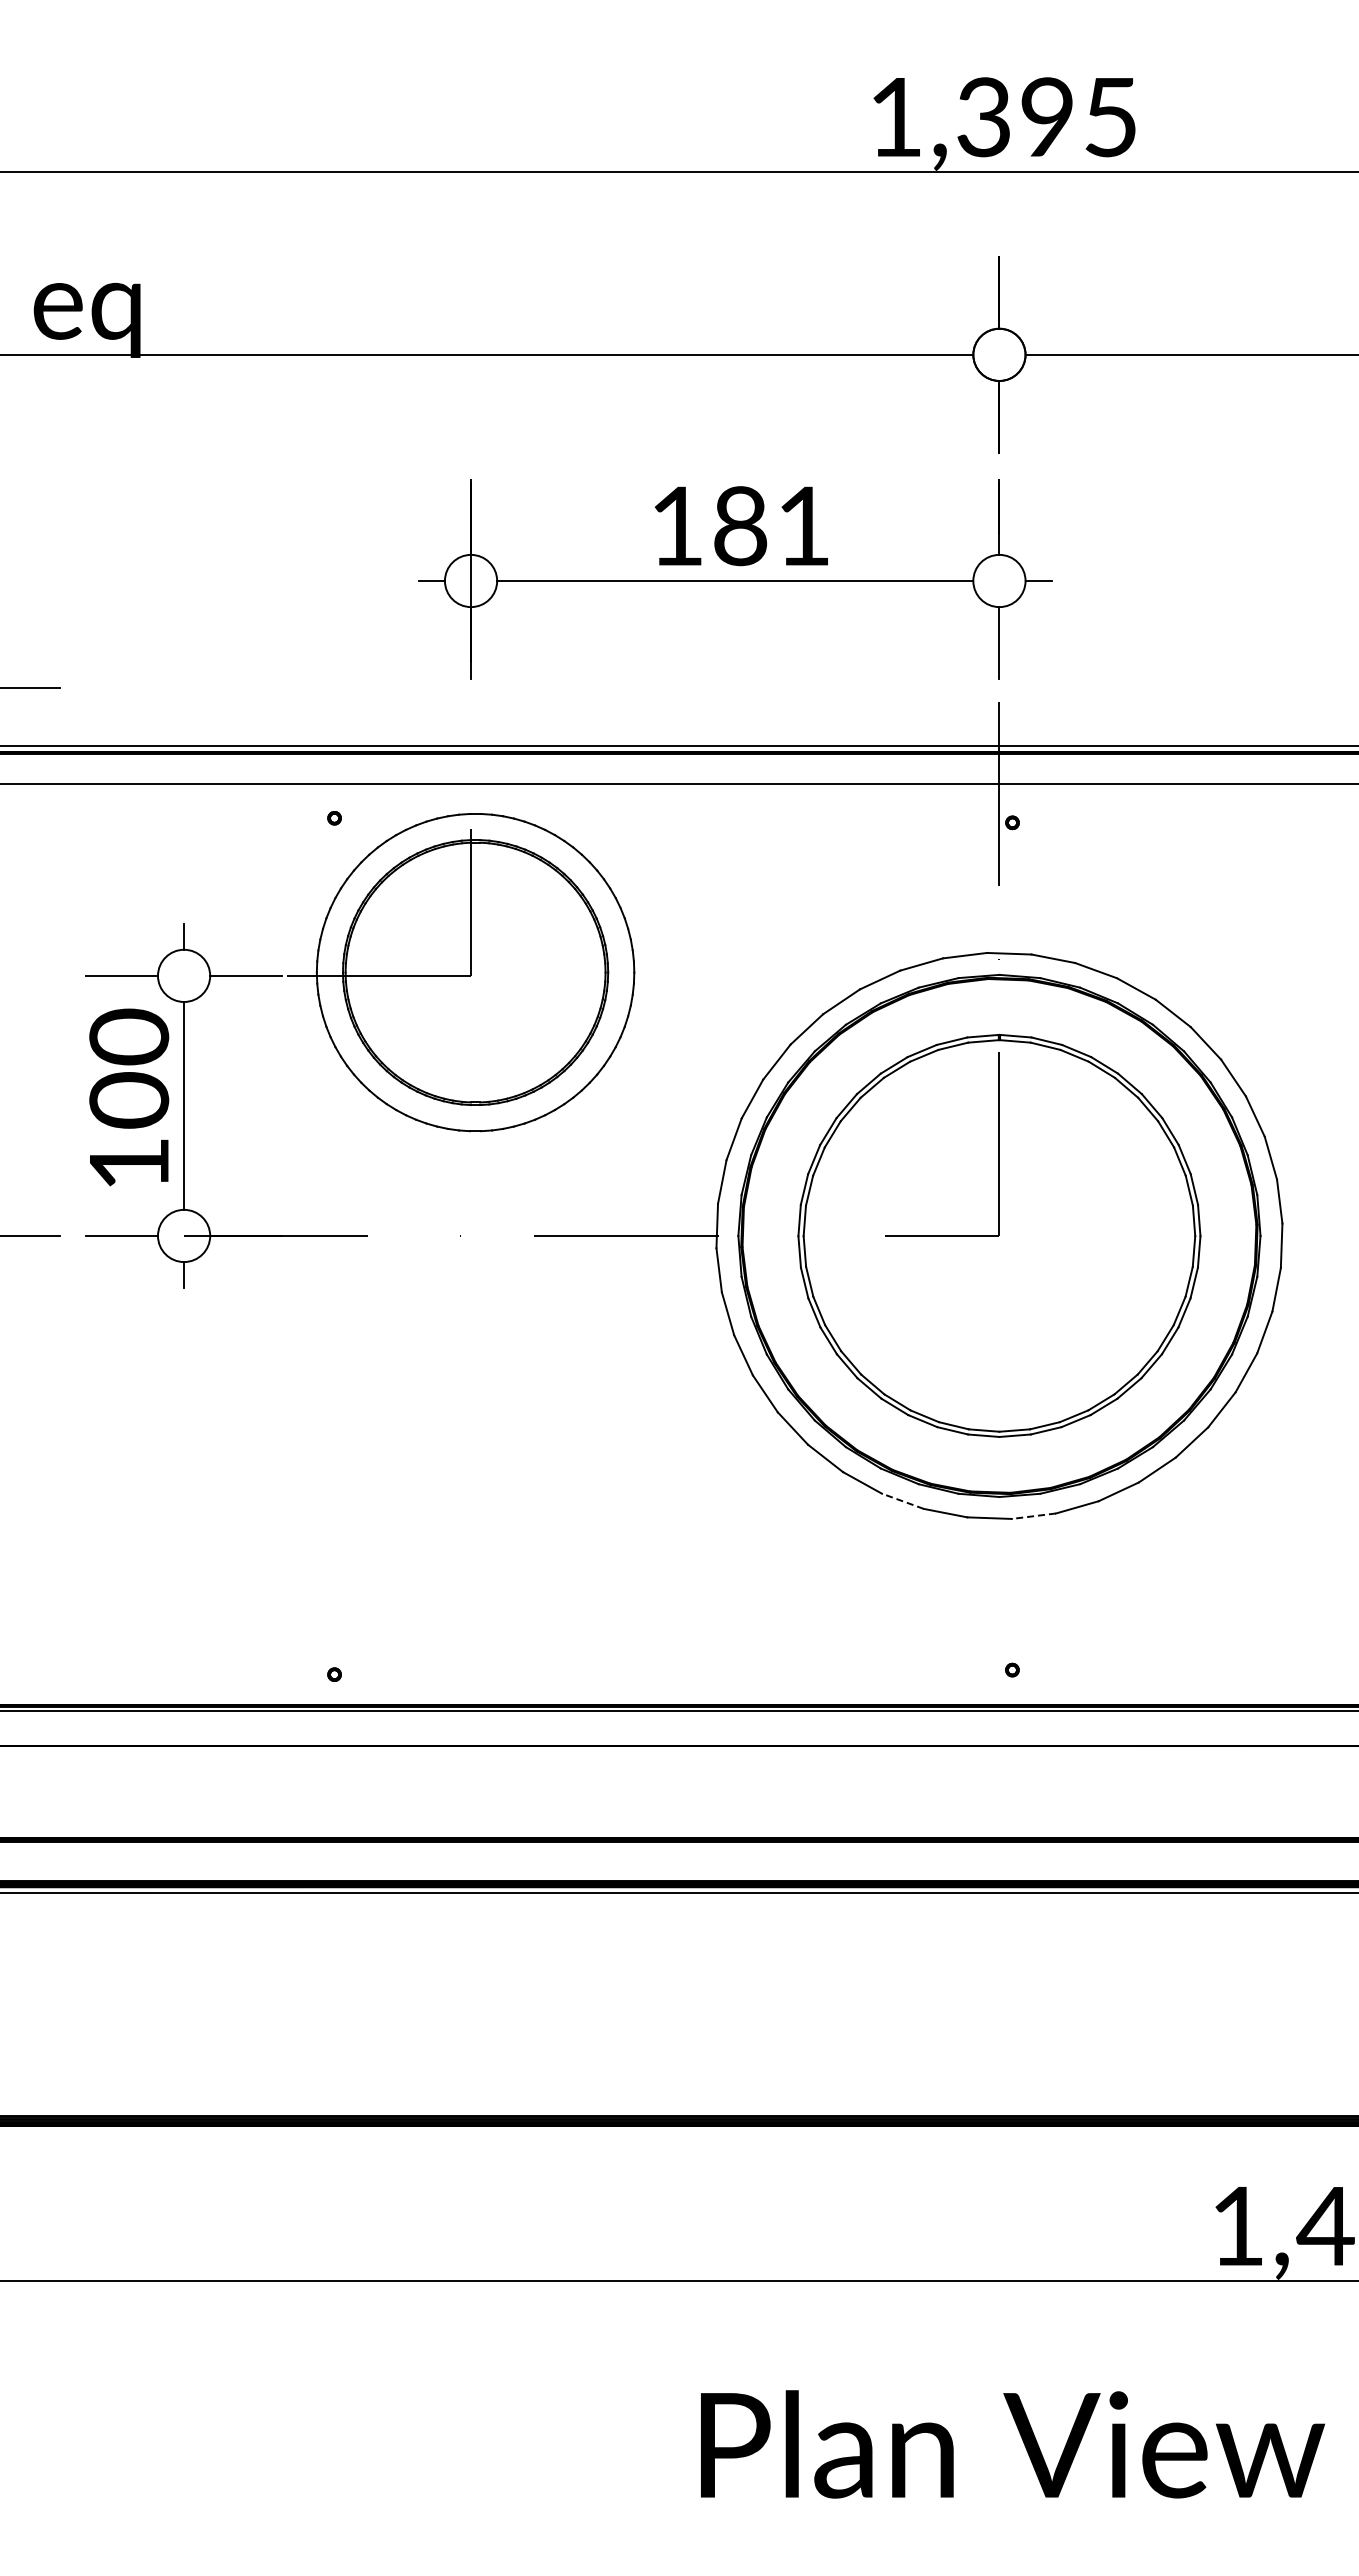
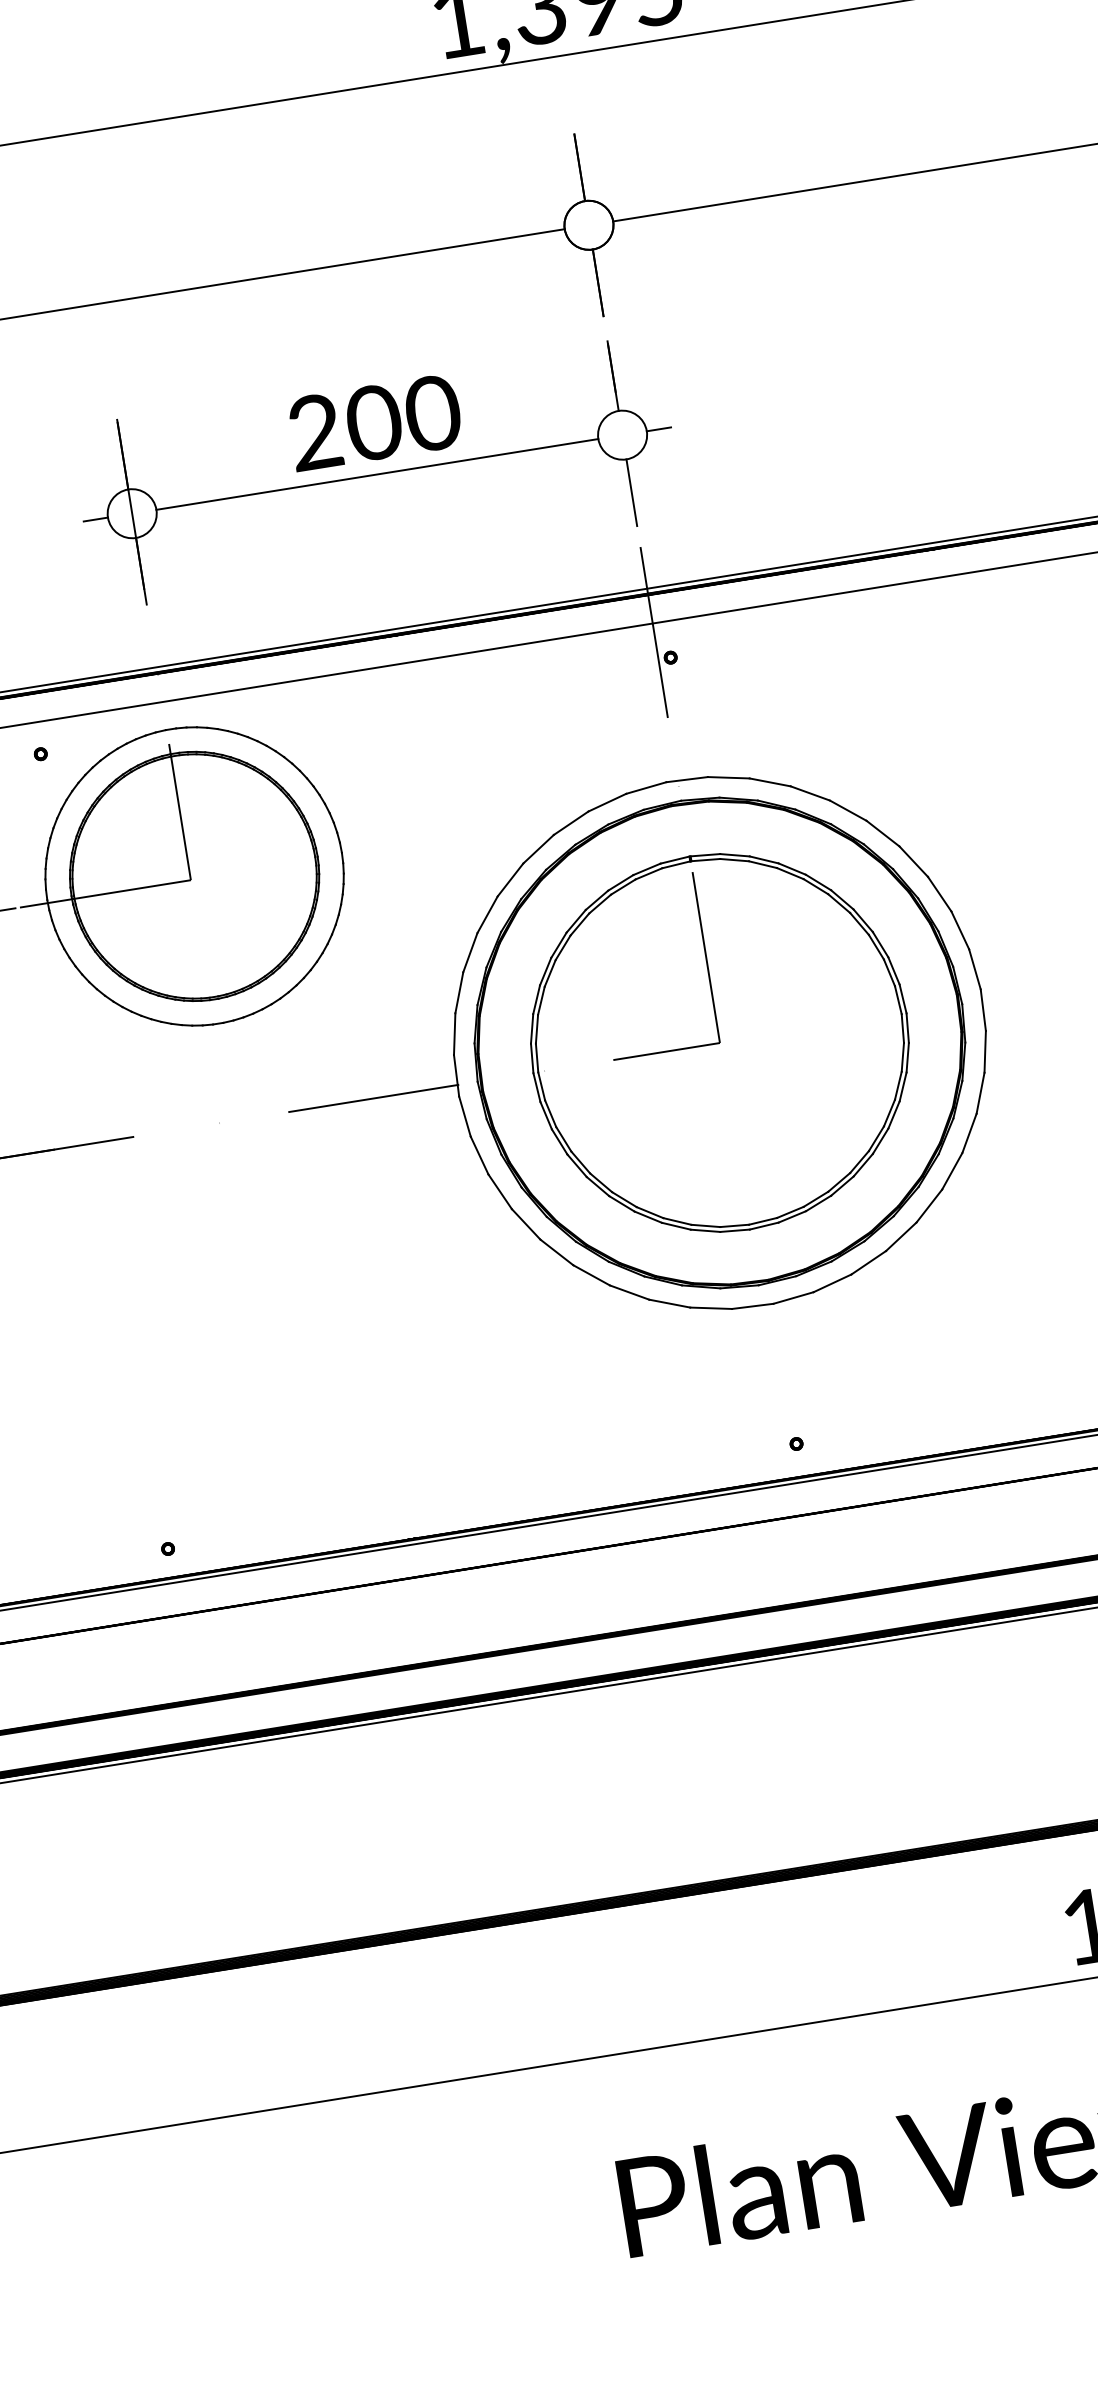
text: (741, 526) -> (375, 422), 181 -> 200
line: (902, 1501) -> (669, 1303), dashed -> solid
line: (1033, 1516) -> (793, 1298), dashed -> solid

